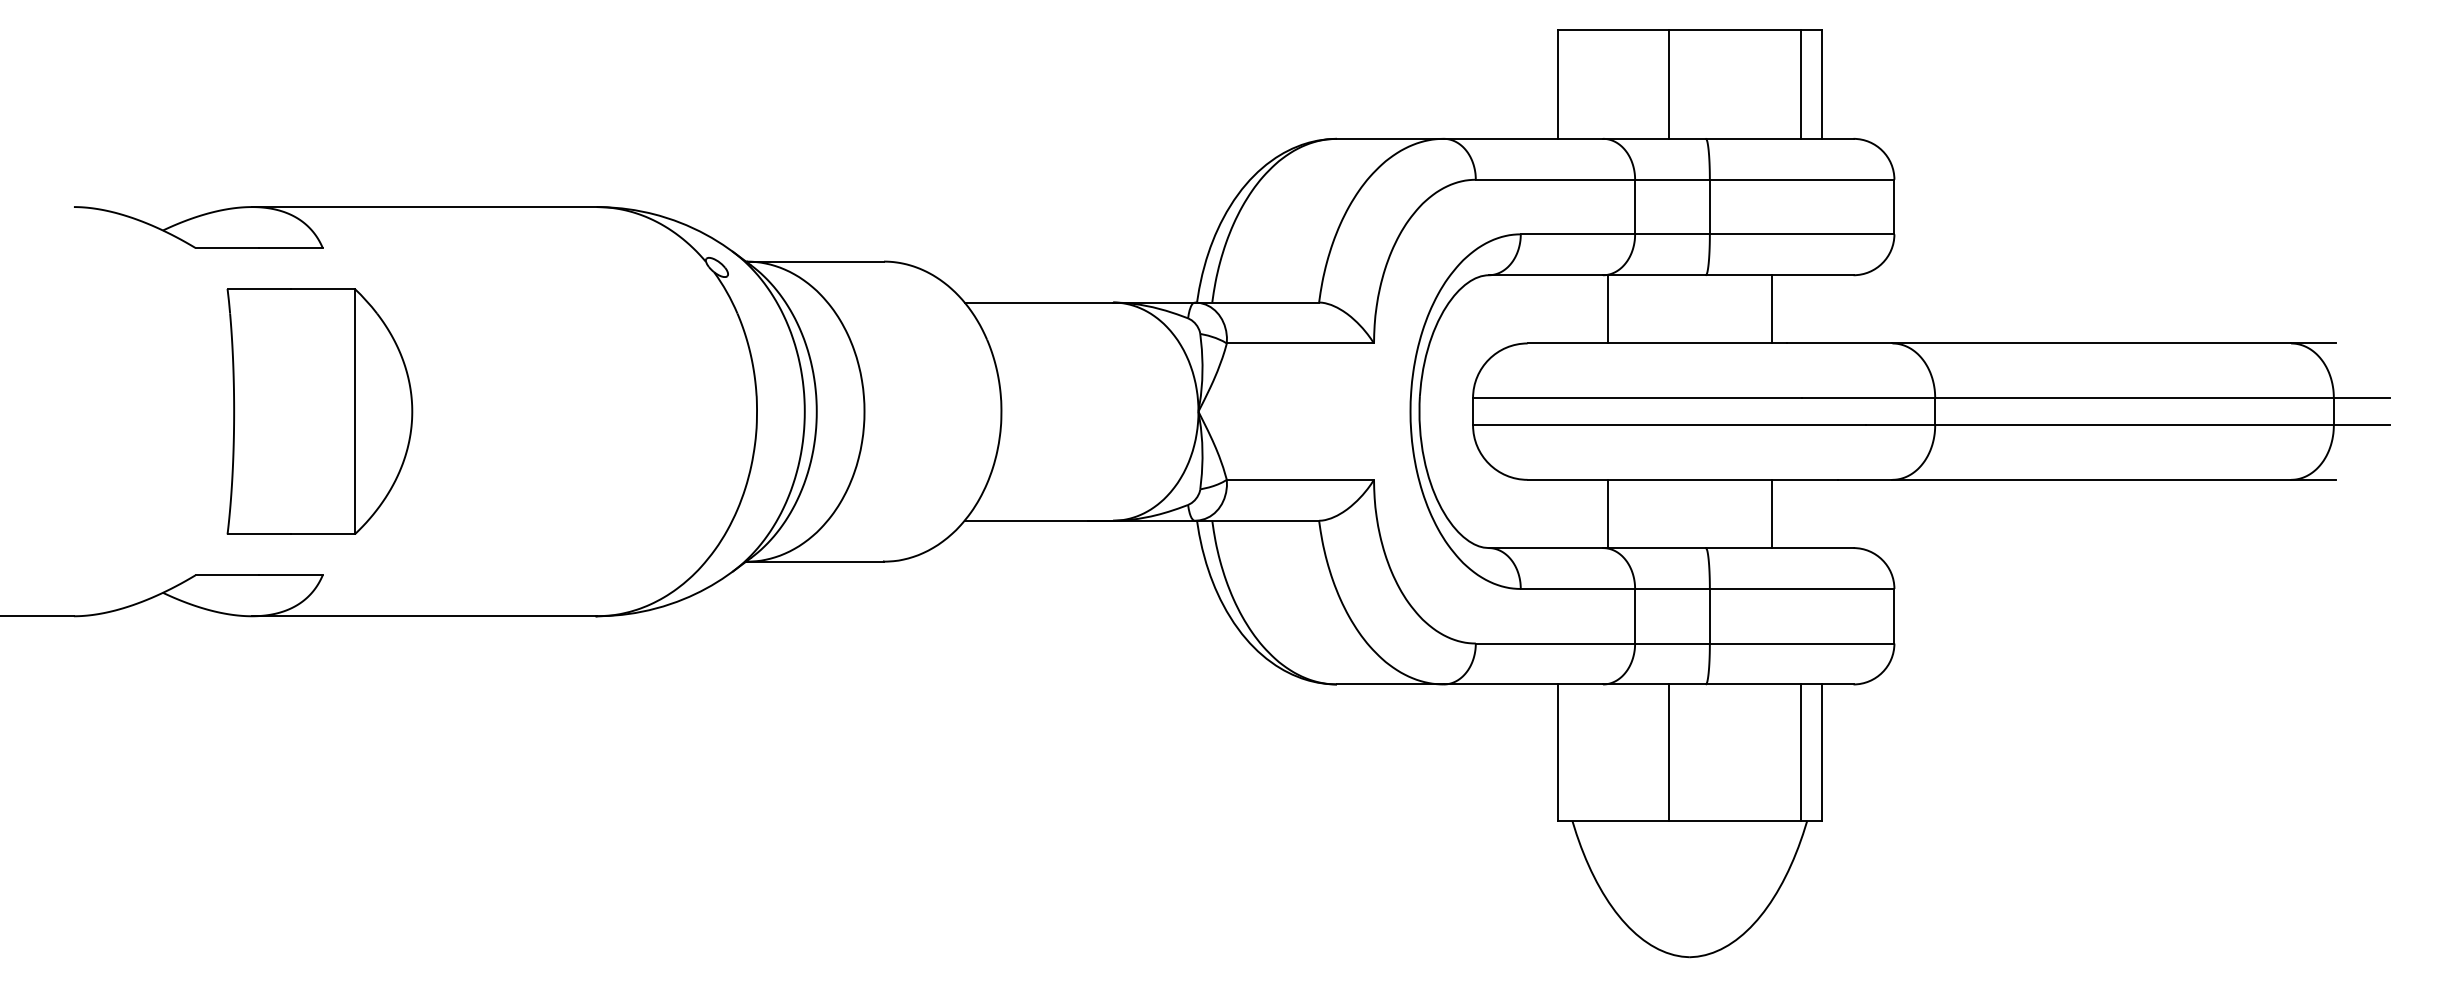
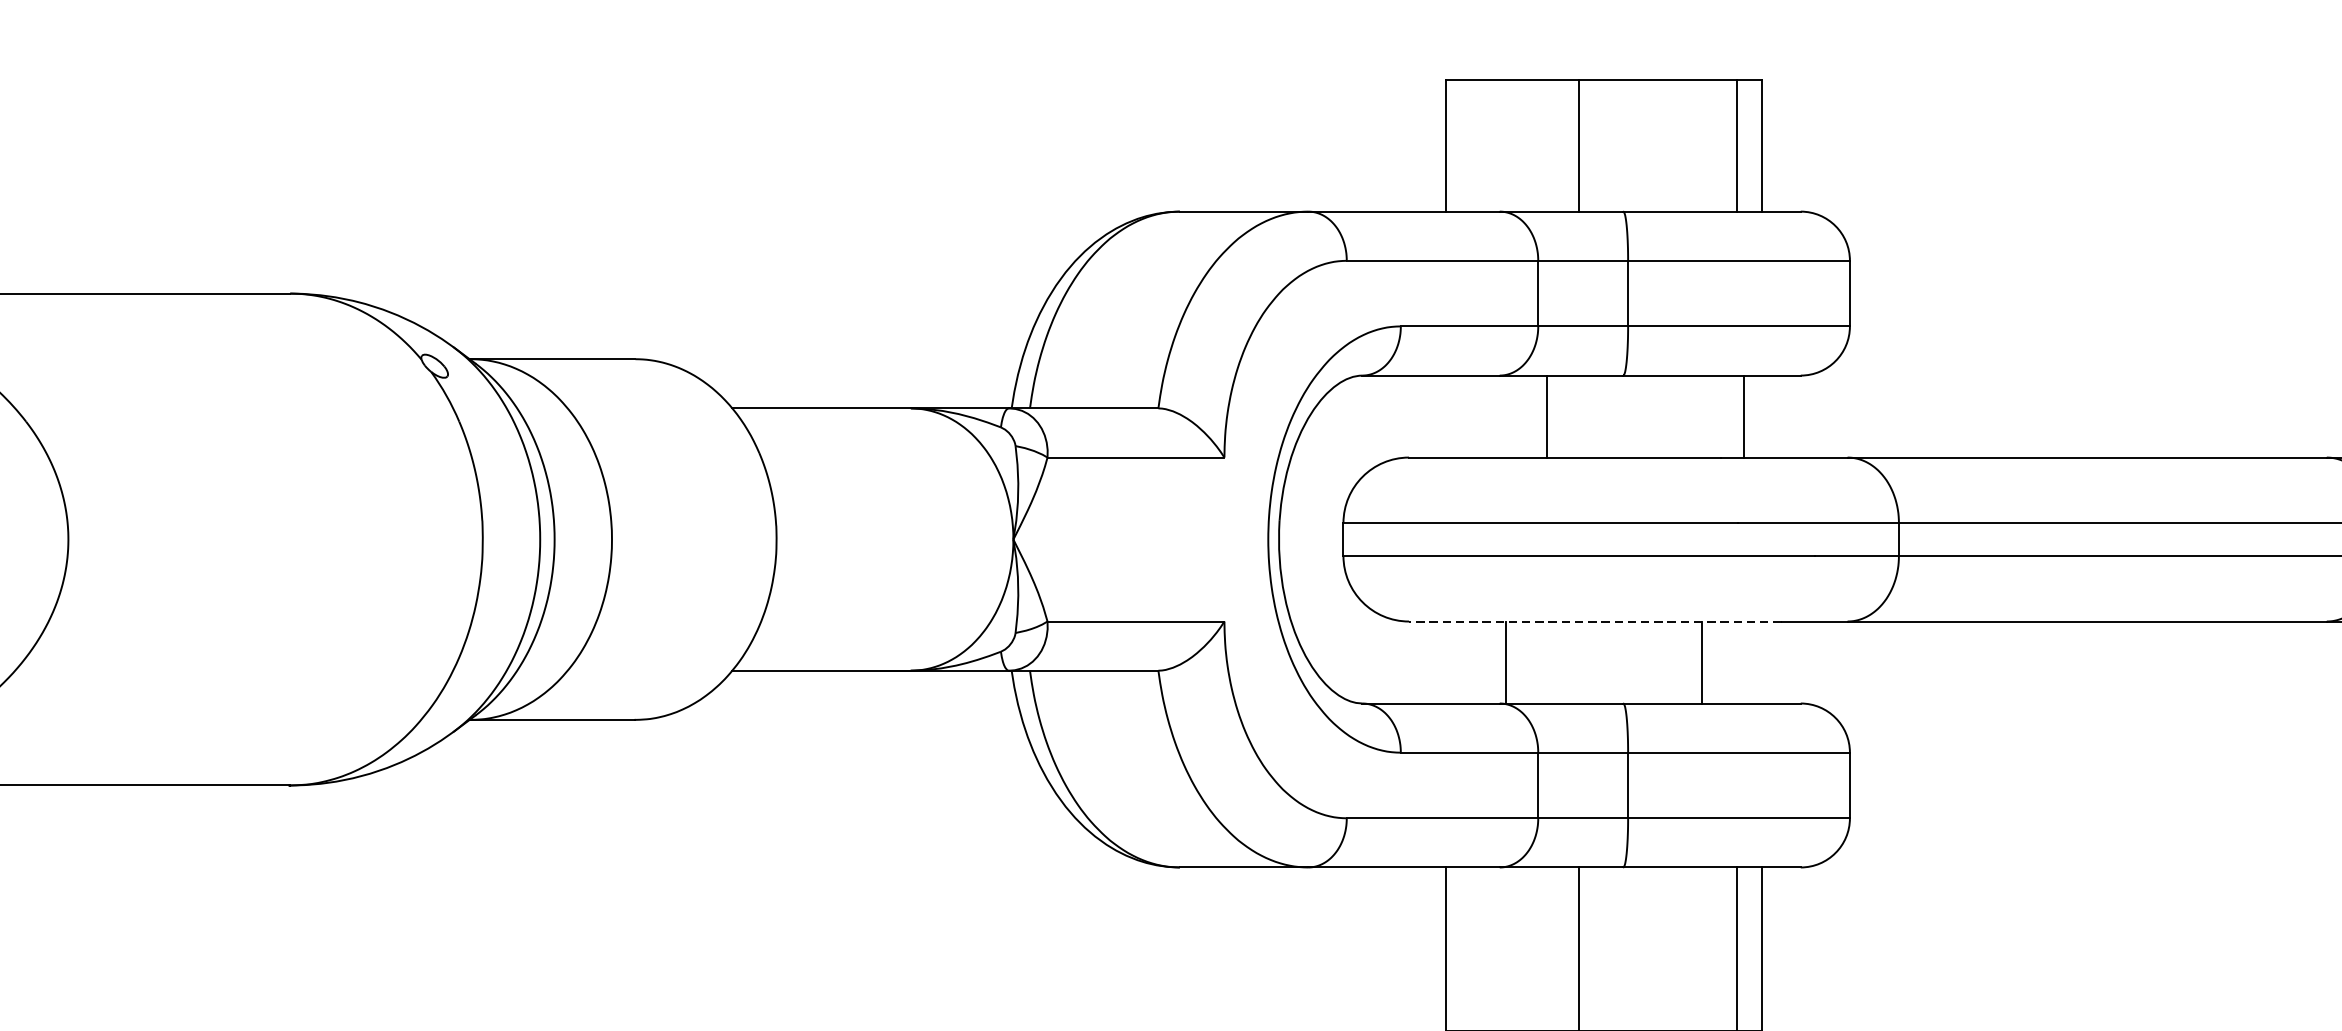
line: (1607, 309) -> (1545, 416), moved
line: (1771, 309) -> (1744, 416), moved
line: (1682, 479) -> (1595, 621), solid -> dashed

